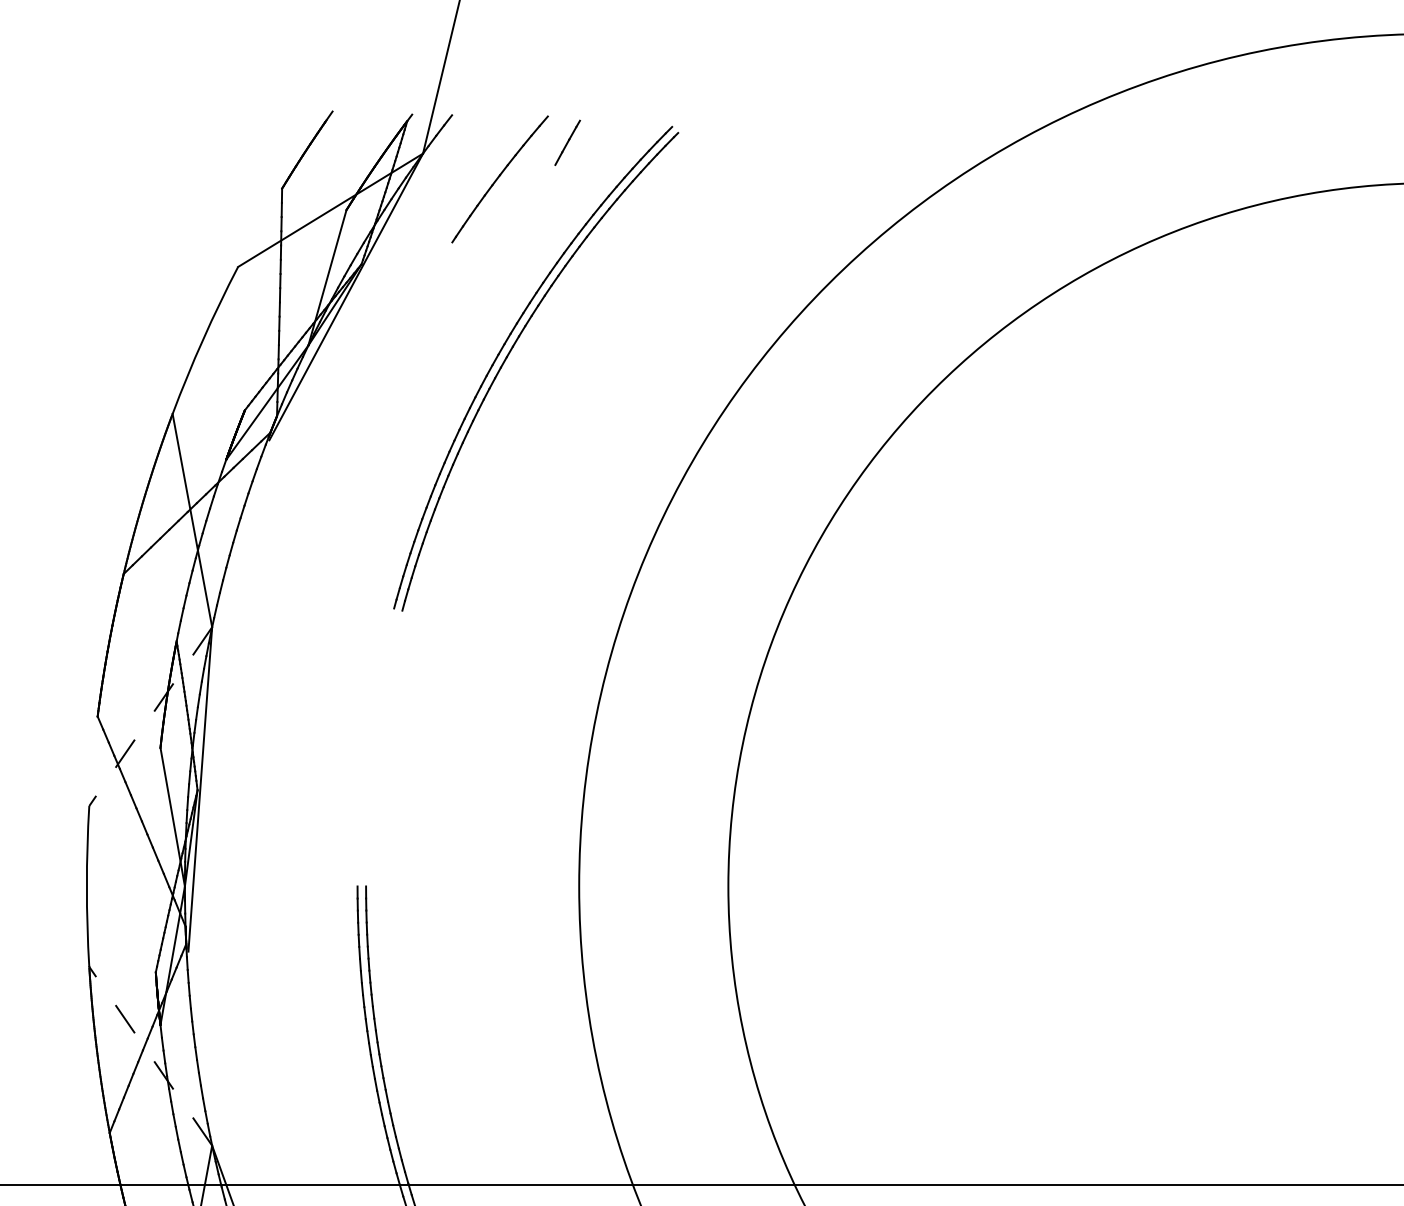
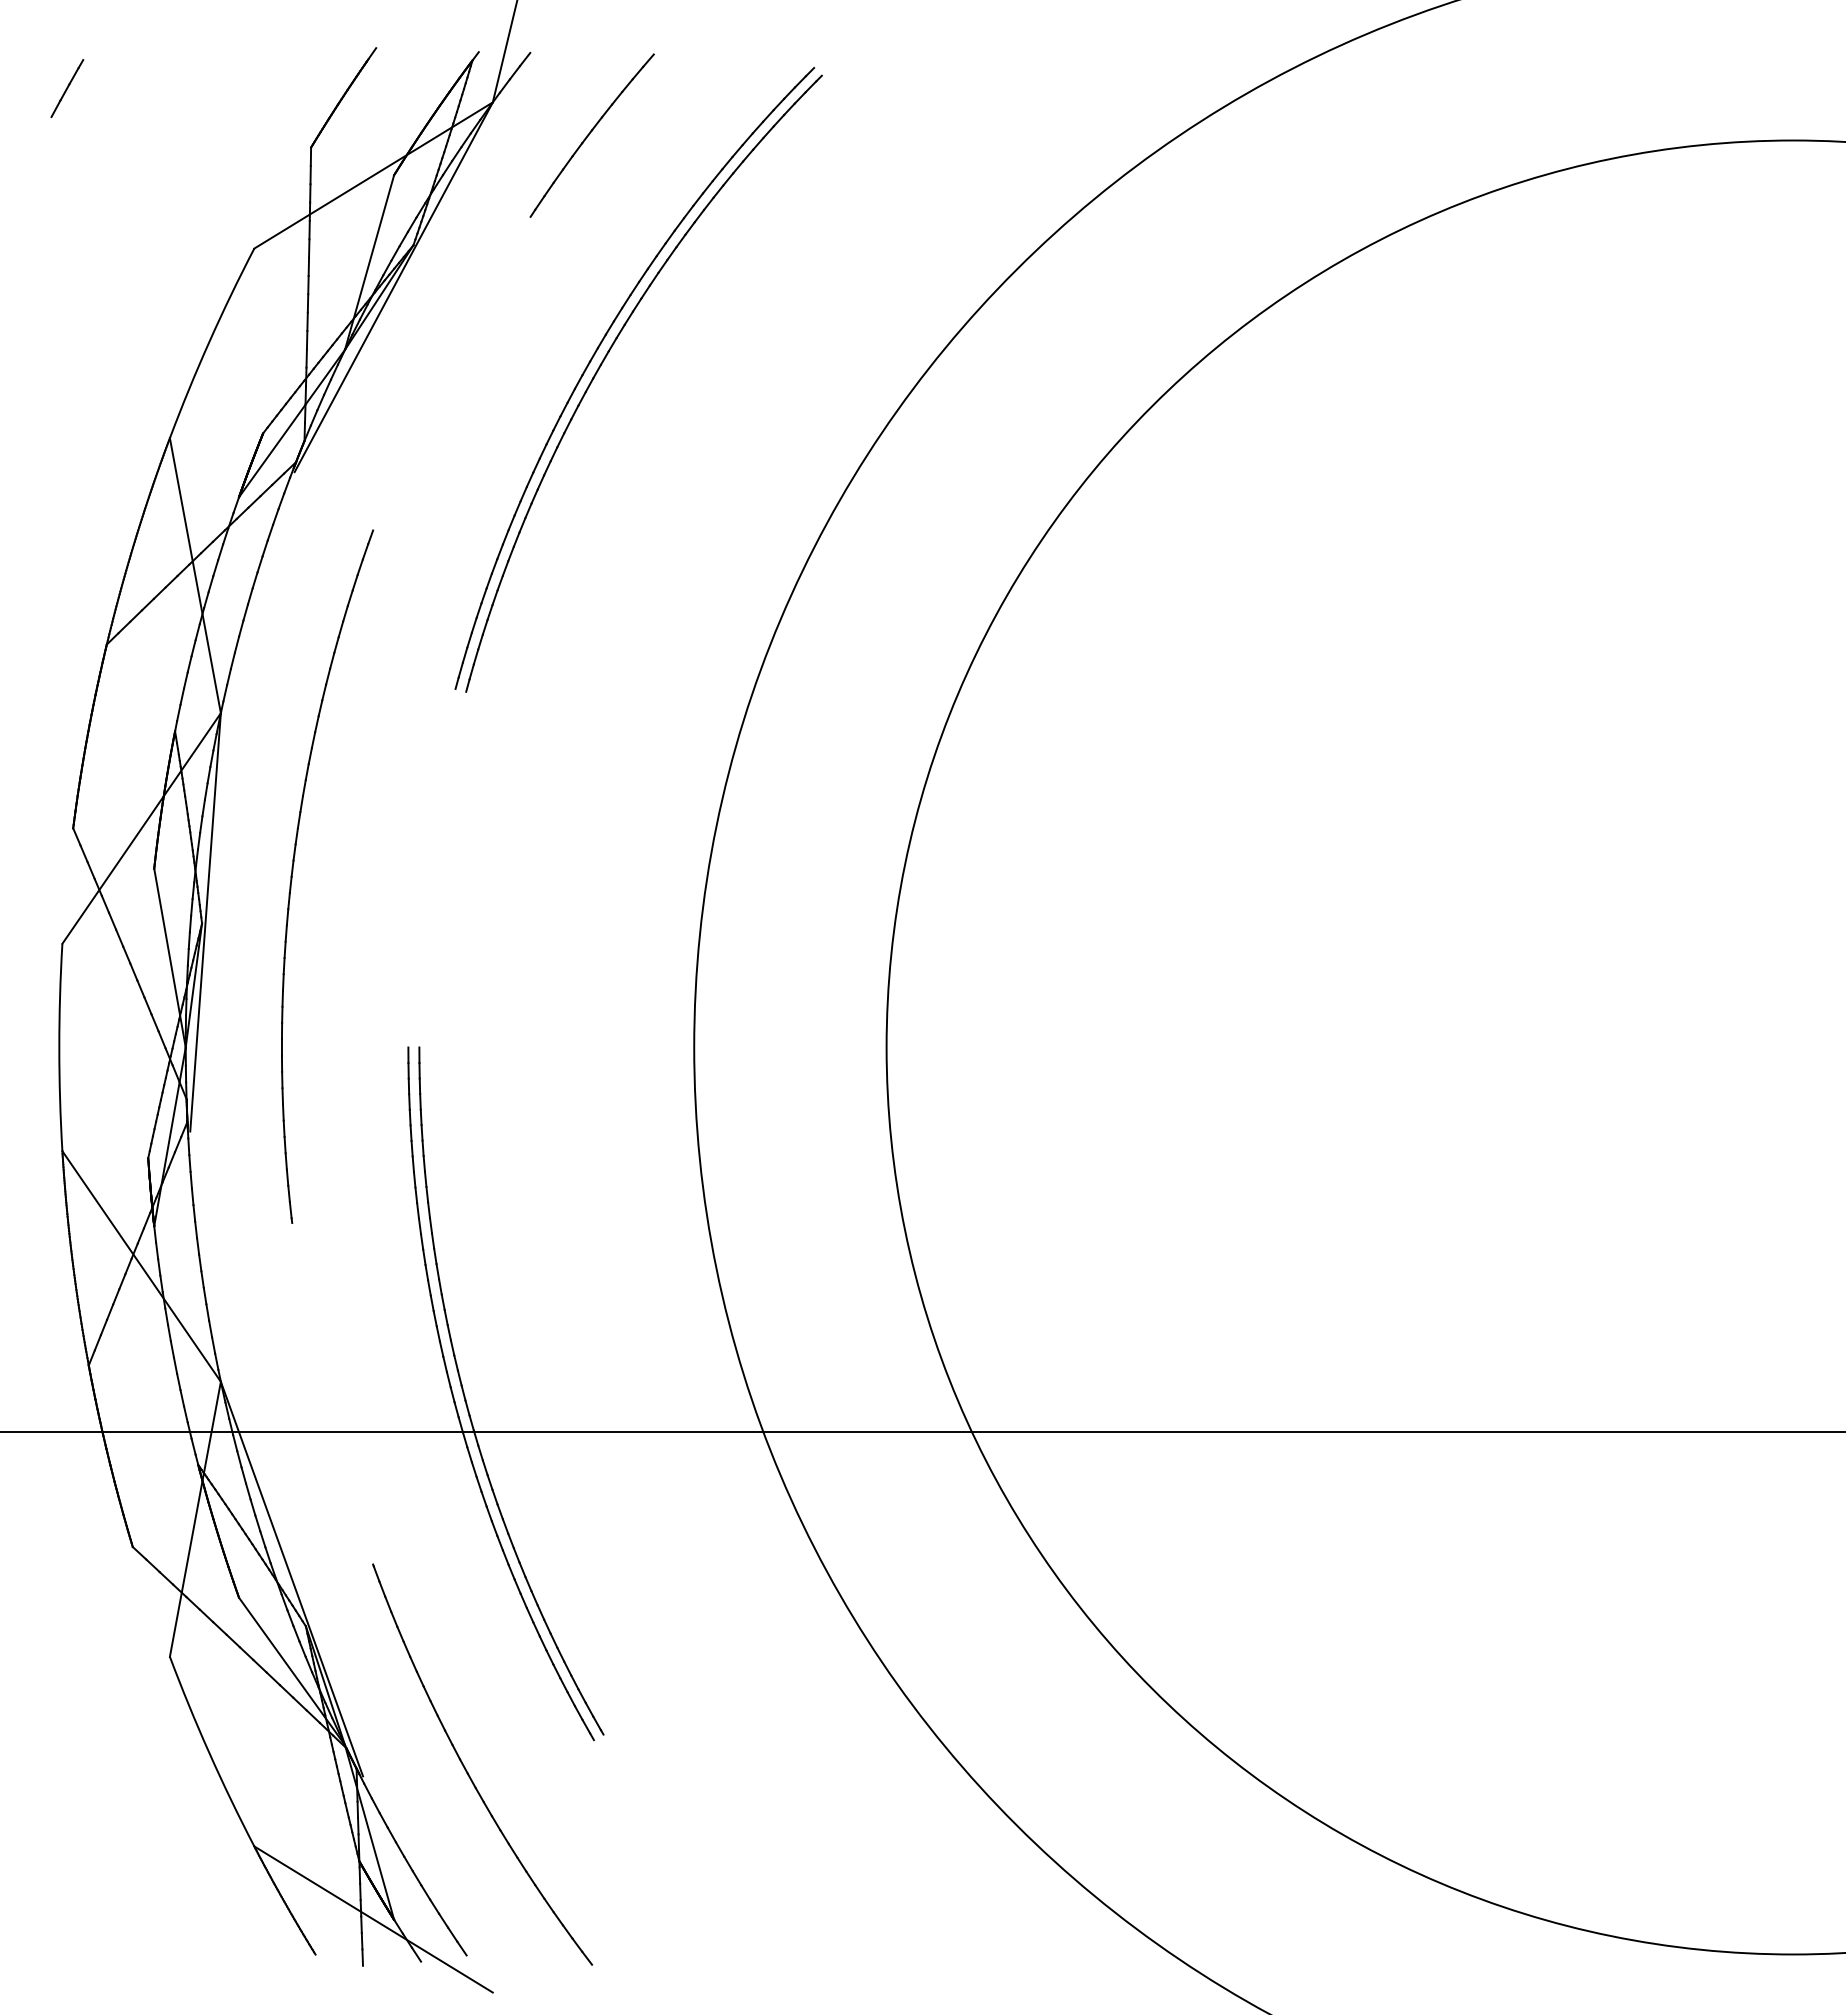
line: (567, 142) -> (67, 88), moved
line: (150, 716) -> (141, 828), dashed -> solid
part: (268, 750) -> (293, 871), added
line: (150, 1056) -> (141, 1266), dashed -> solid

